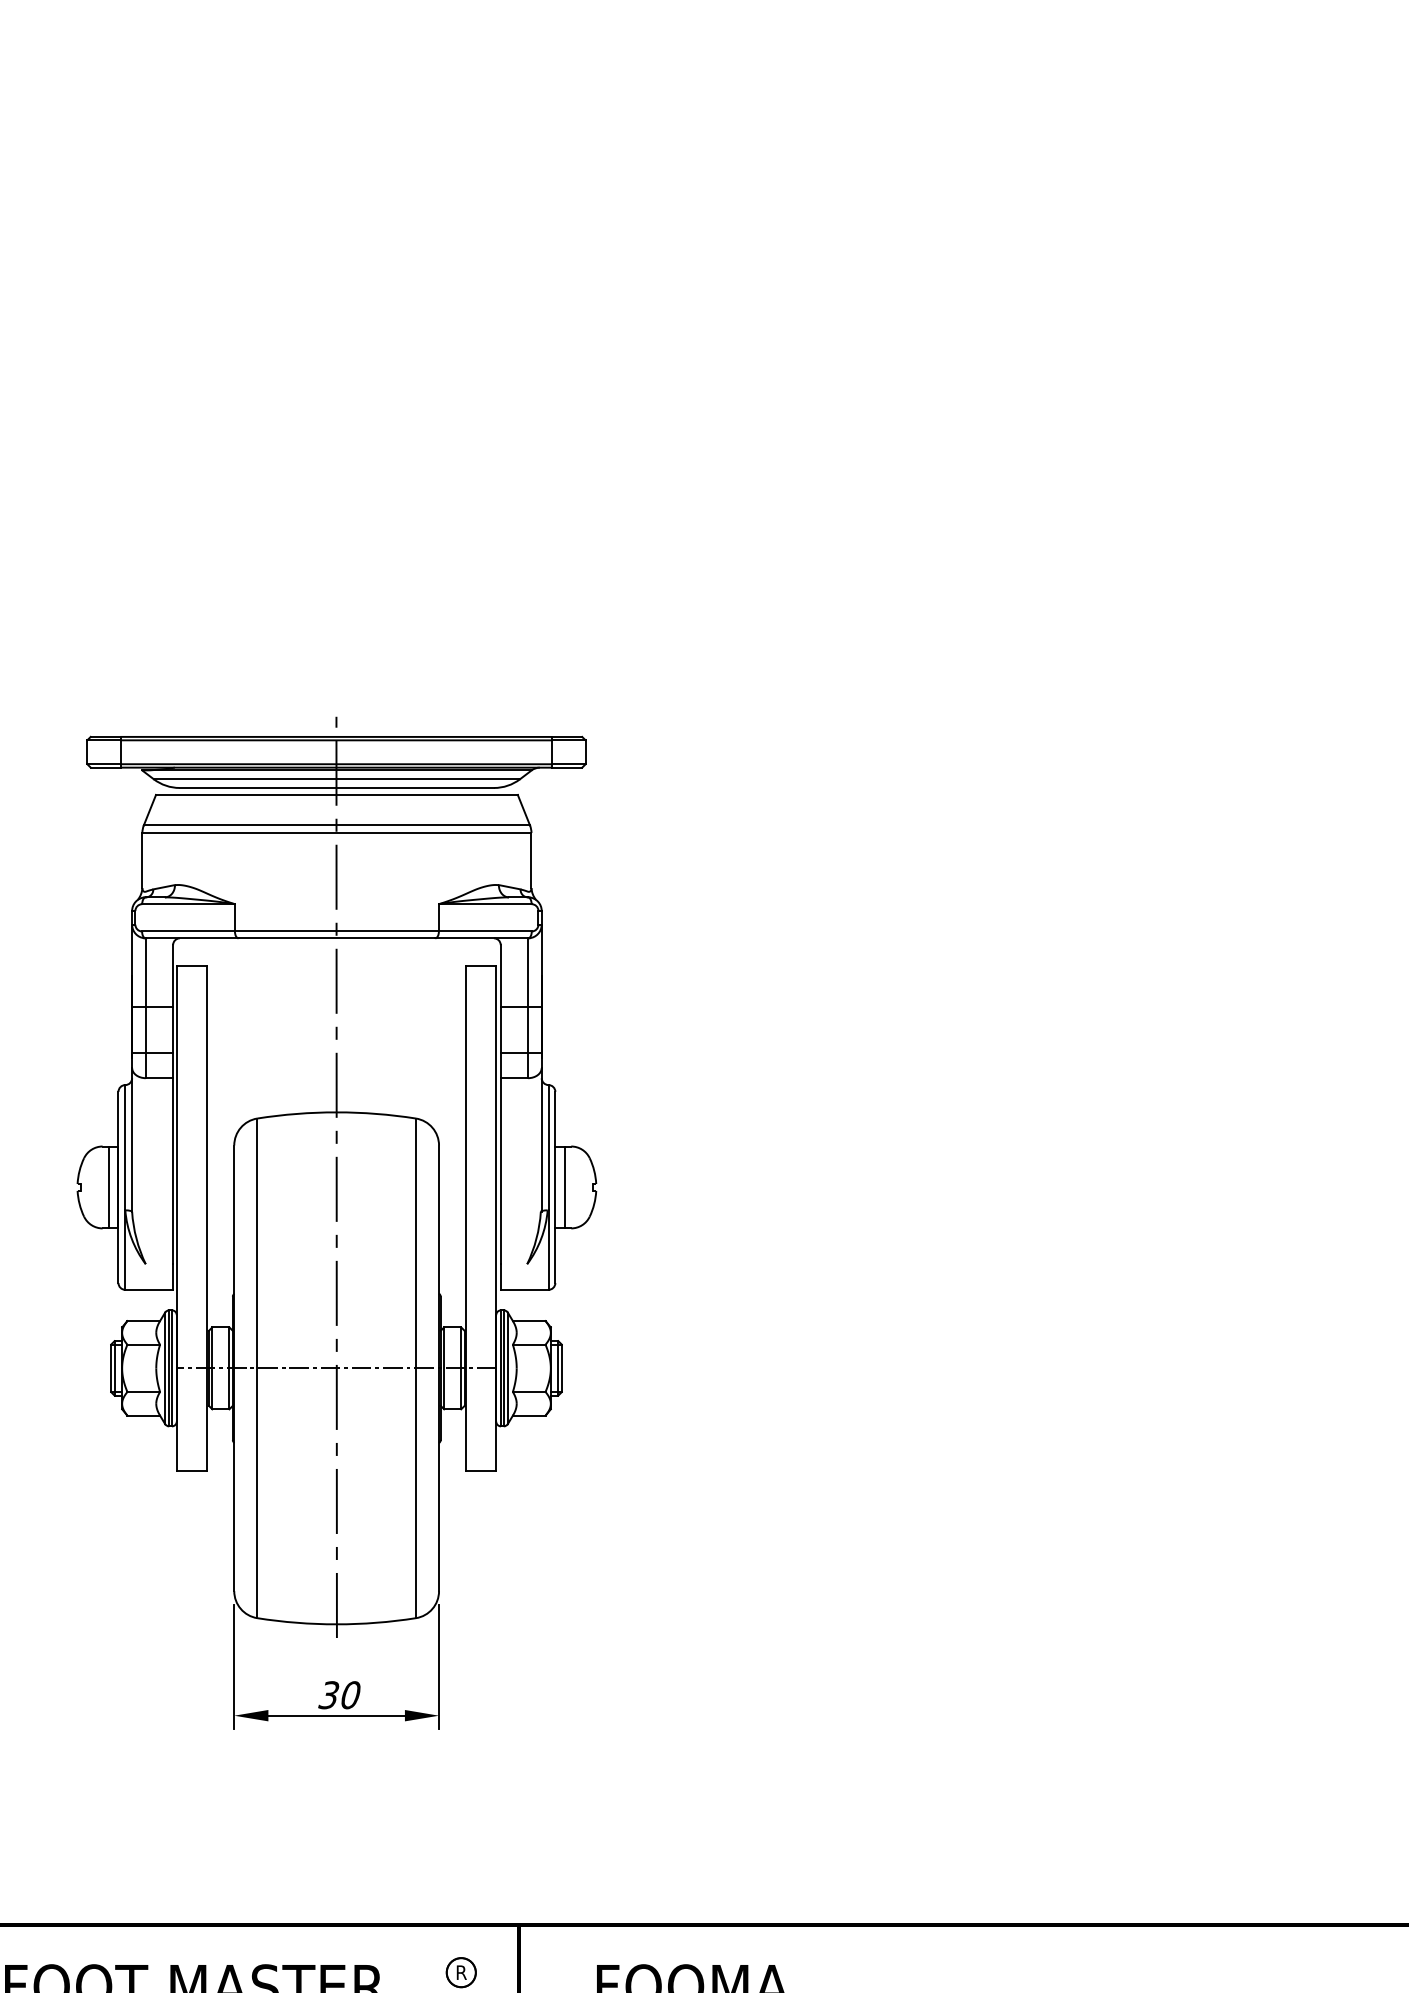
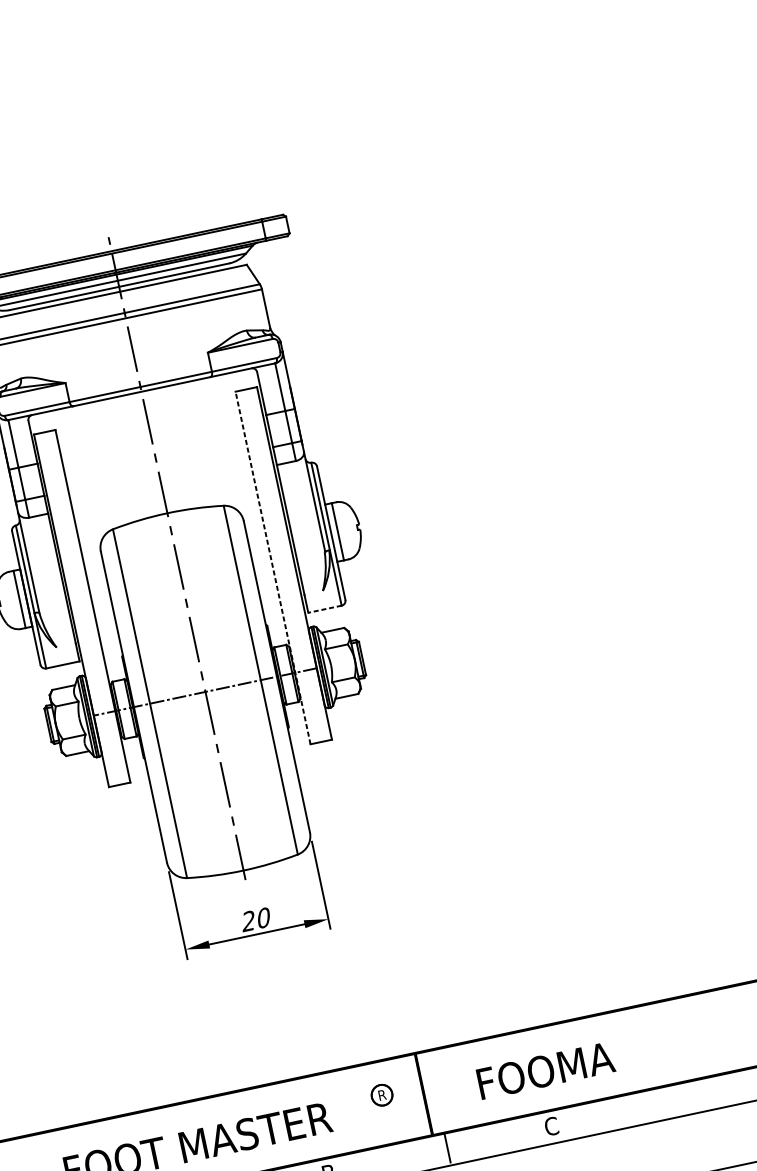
line: (465, 1218) -> (273, 568), solid -> dashed
line: (524, 1289) -> (324, 609), solid -> dashed
text: (328, 1695) -> (248, 921), 30 -> 20

